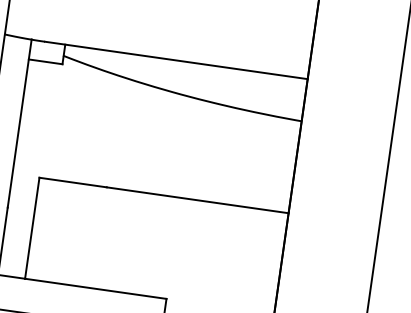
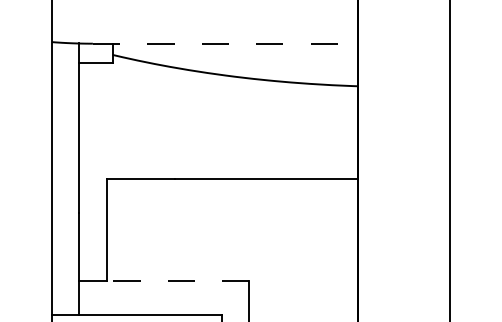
line: (176, 60) -> (225, 43), solid -> dashed
line: (95, 289) -> (177, 281), solid -> dashed

